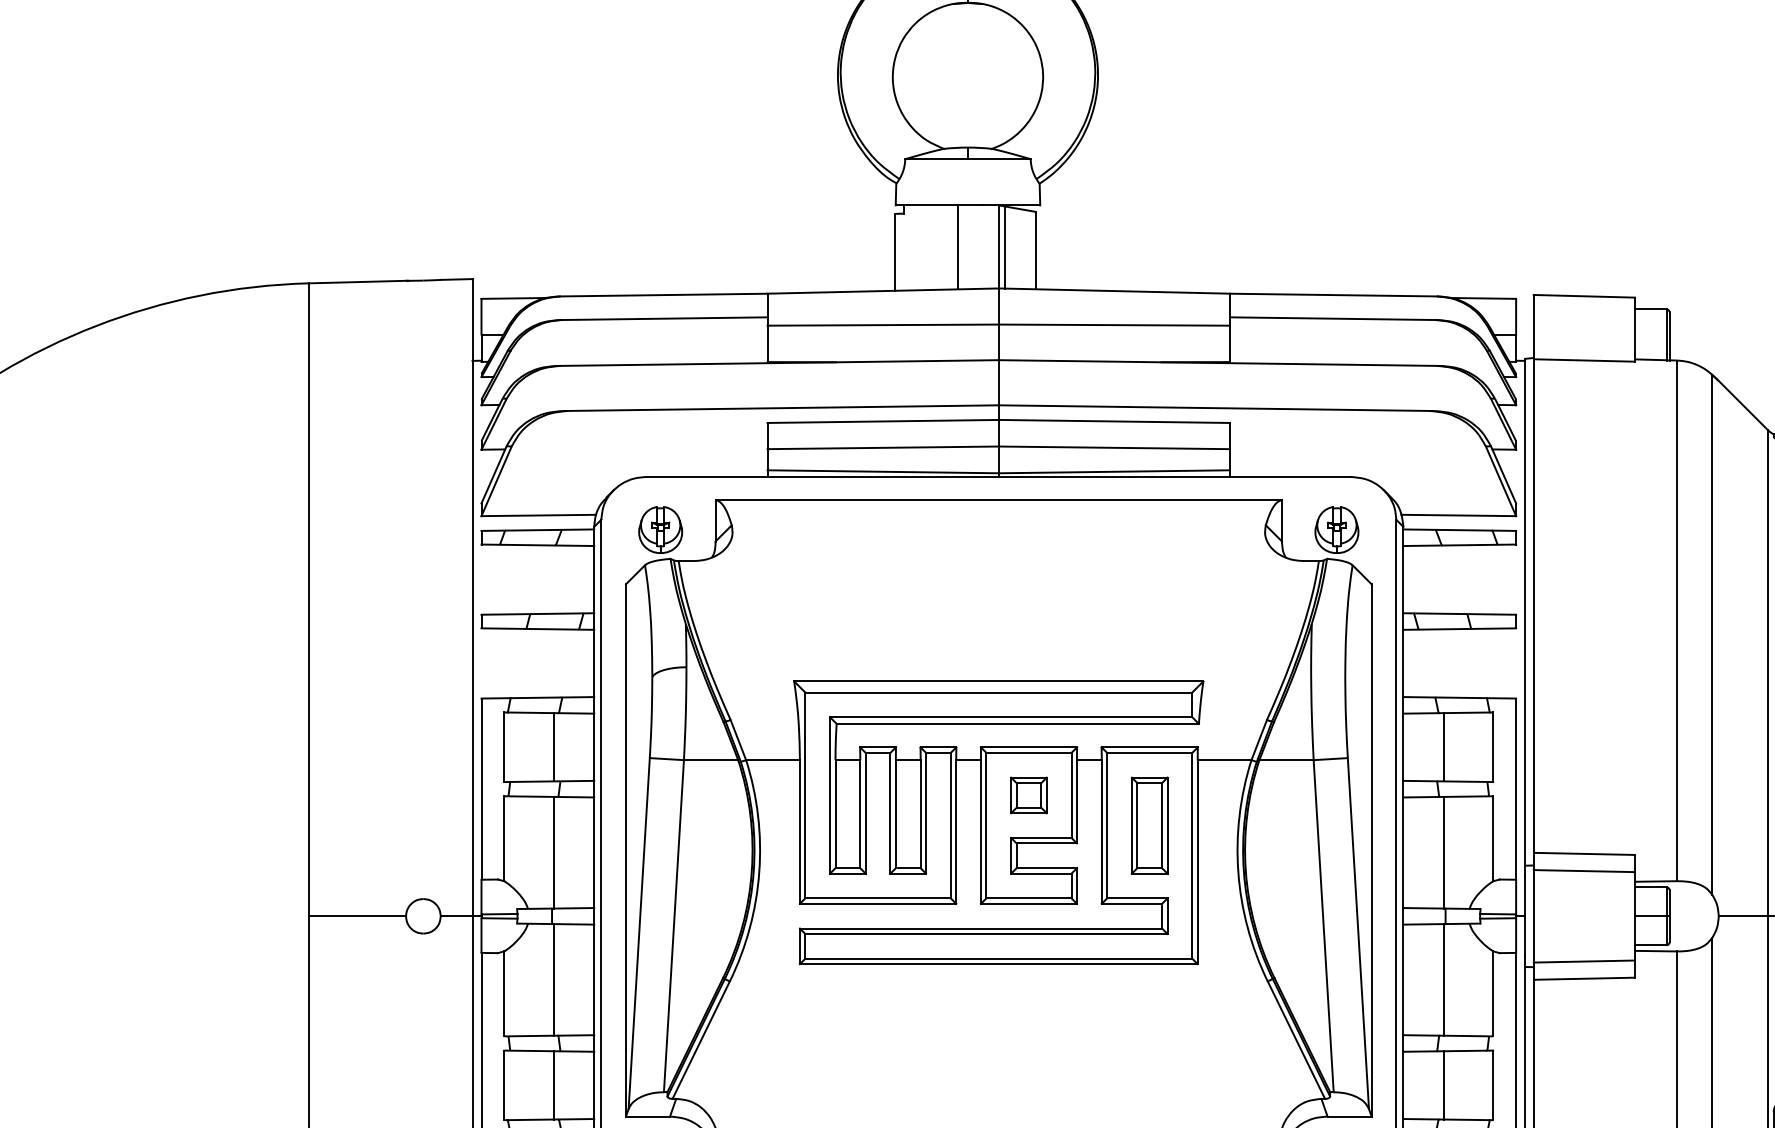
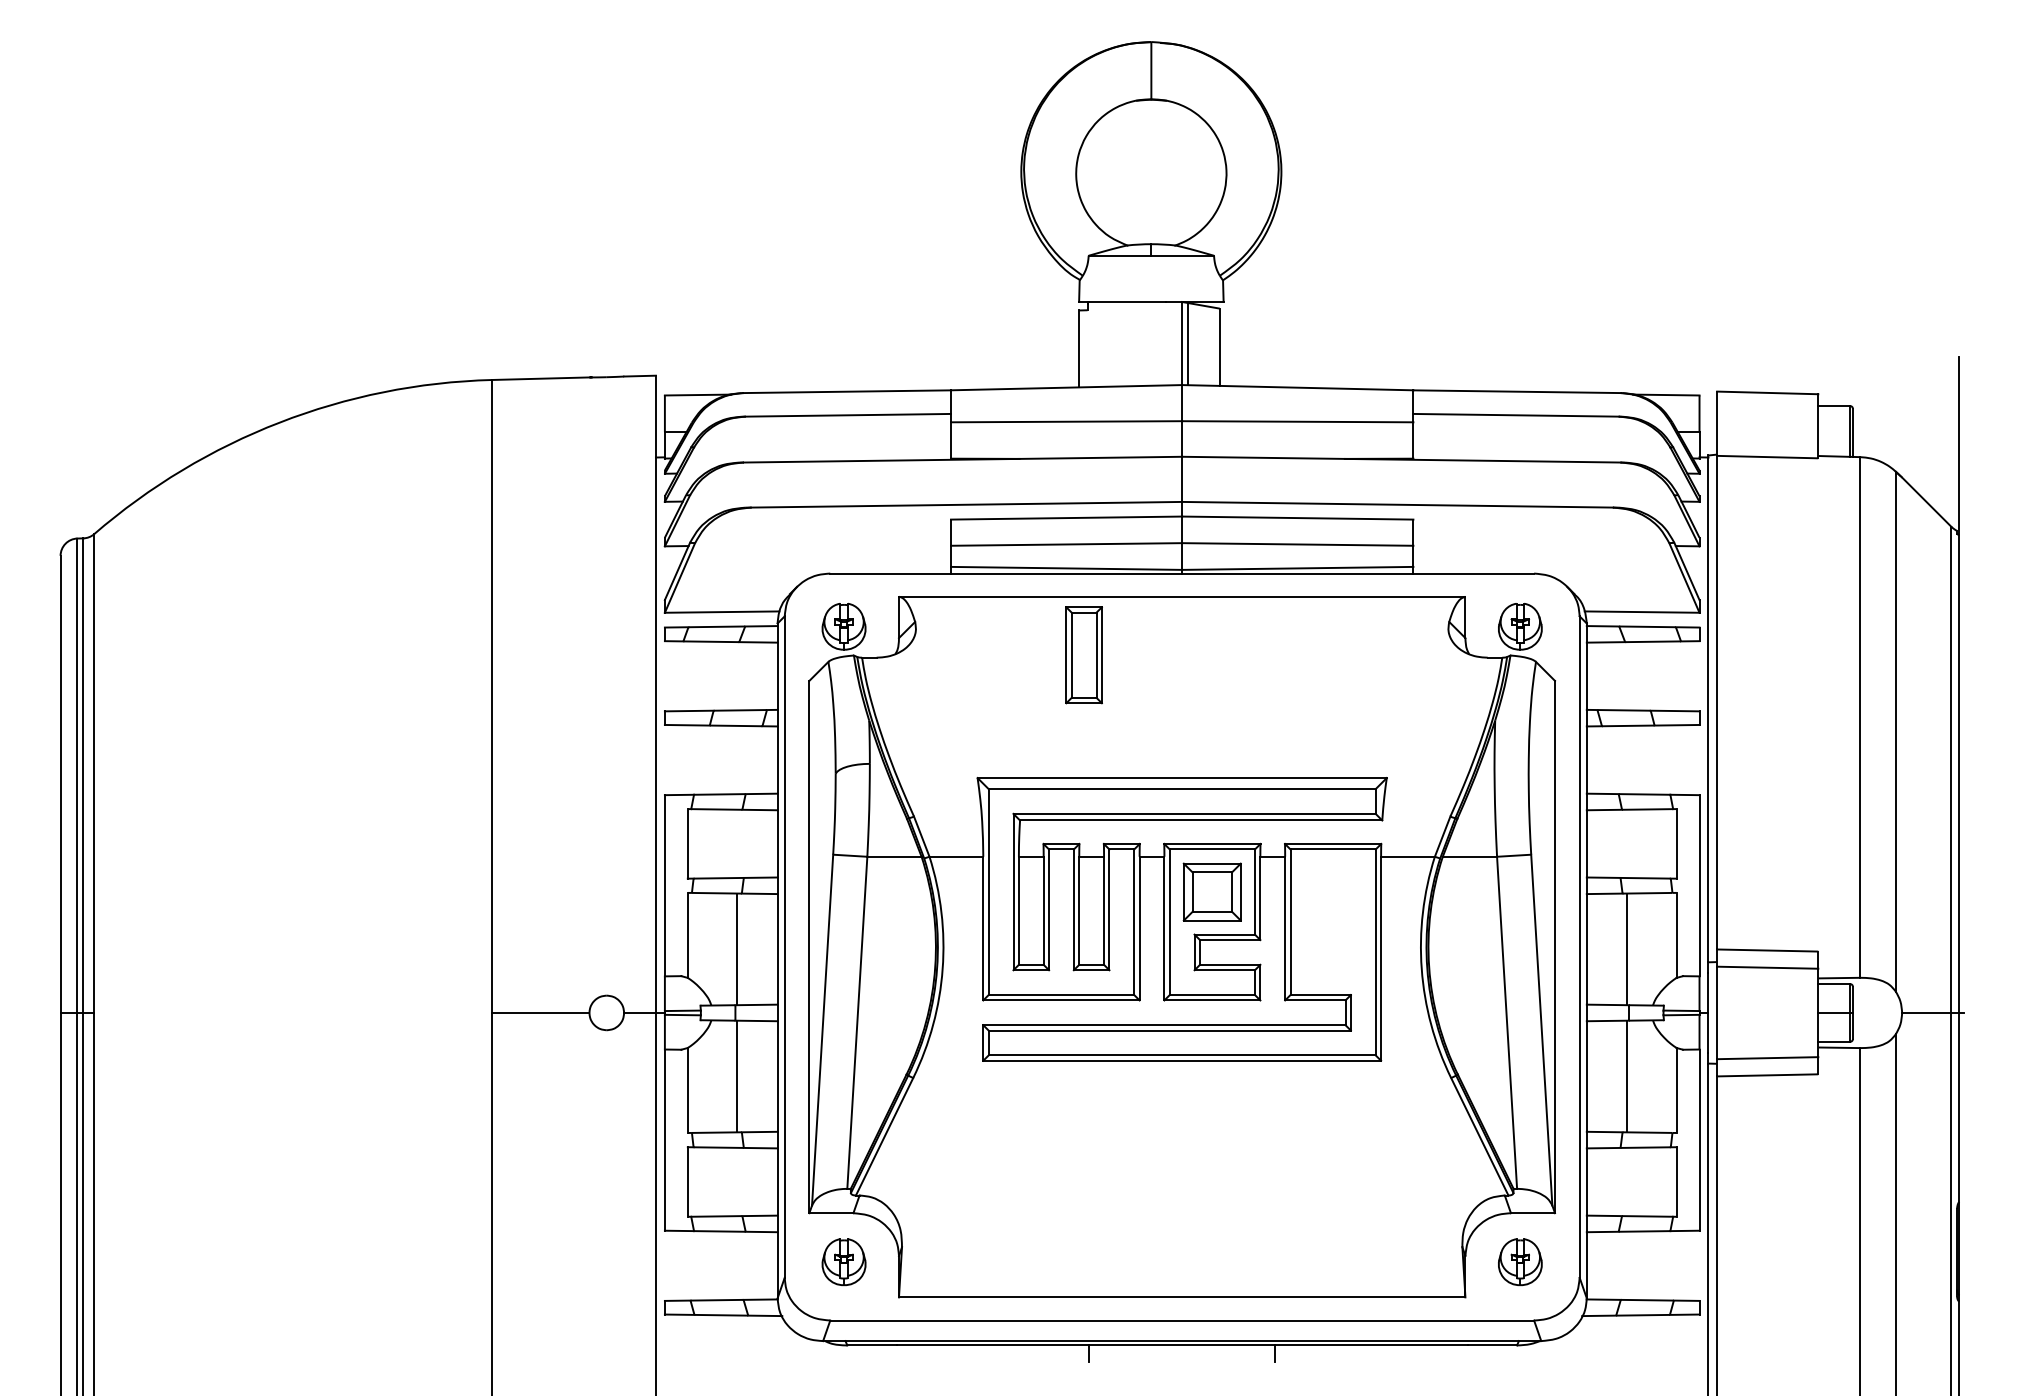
line: (958, 247) -> (1141, 344), removed
line: (554, 746) -> (737, 843), removed
line: (1444, 746) -> (1627, 843), removed
part: (1029, 794) -> (1212, 891), size x1.6
part: (1149, 825) -> (1083, 655), moved
line: (554, 1084) -> (737, 1181), removed
line: (1444, 1084) -> (1627, 1181), removed

